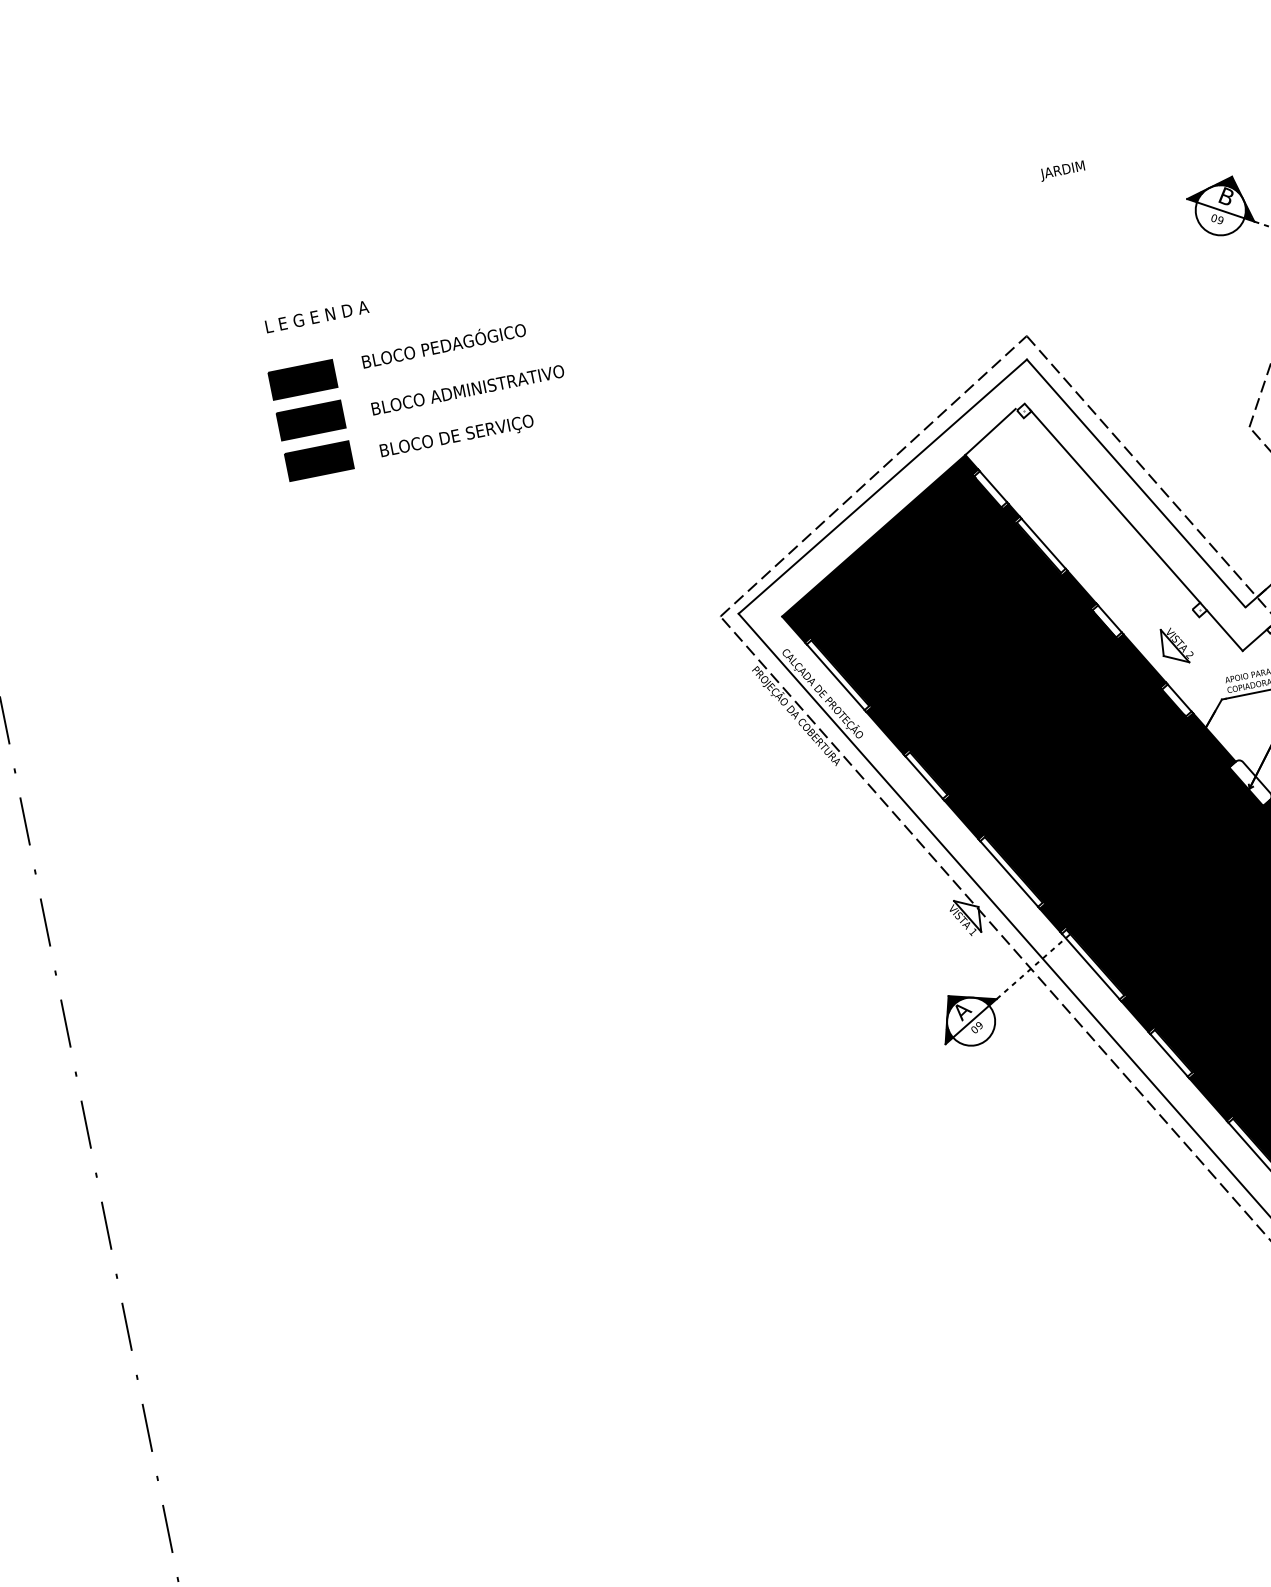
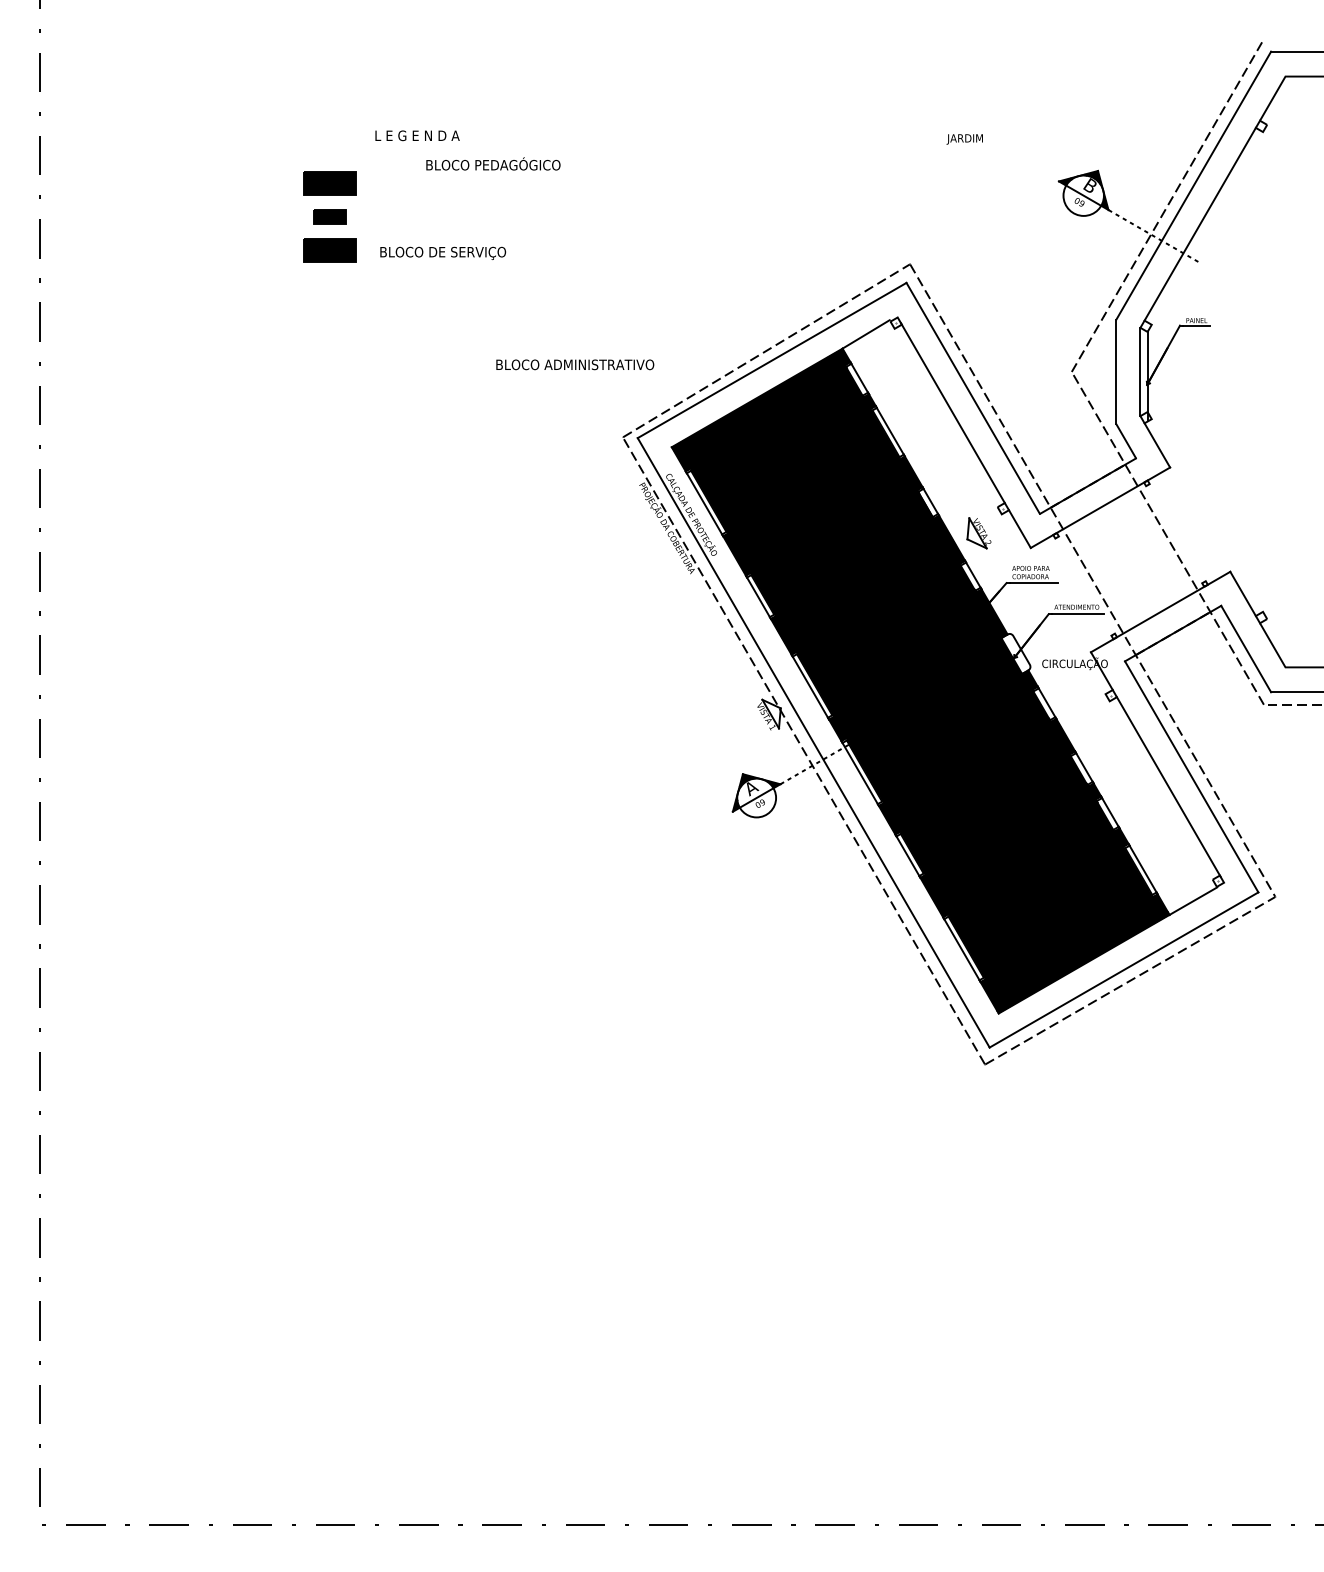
text: (316, 316) -> (417, 135), moved
text: (443, 343) -> (493, 163), moved
text: (468, 389) -> (575, 364), moved
part: (310, 420) -> (329, 216), size x0.6

